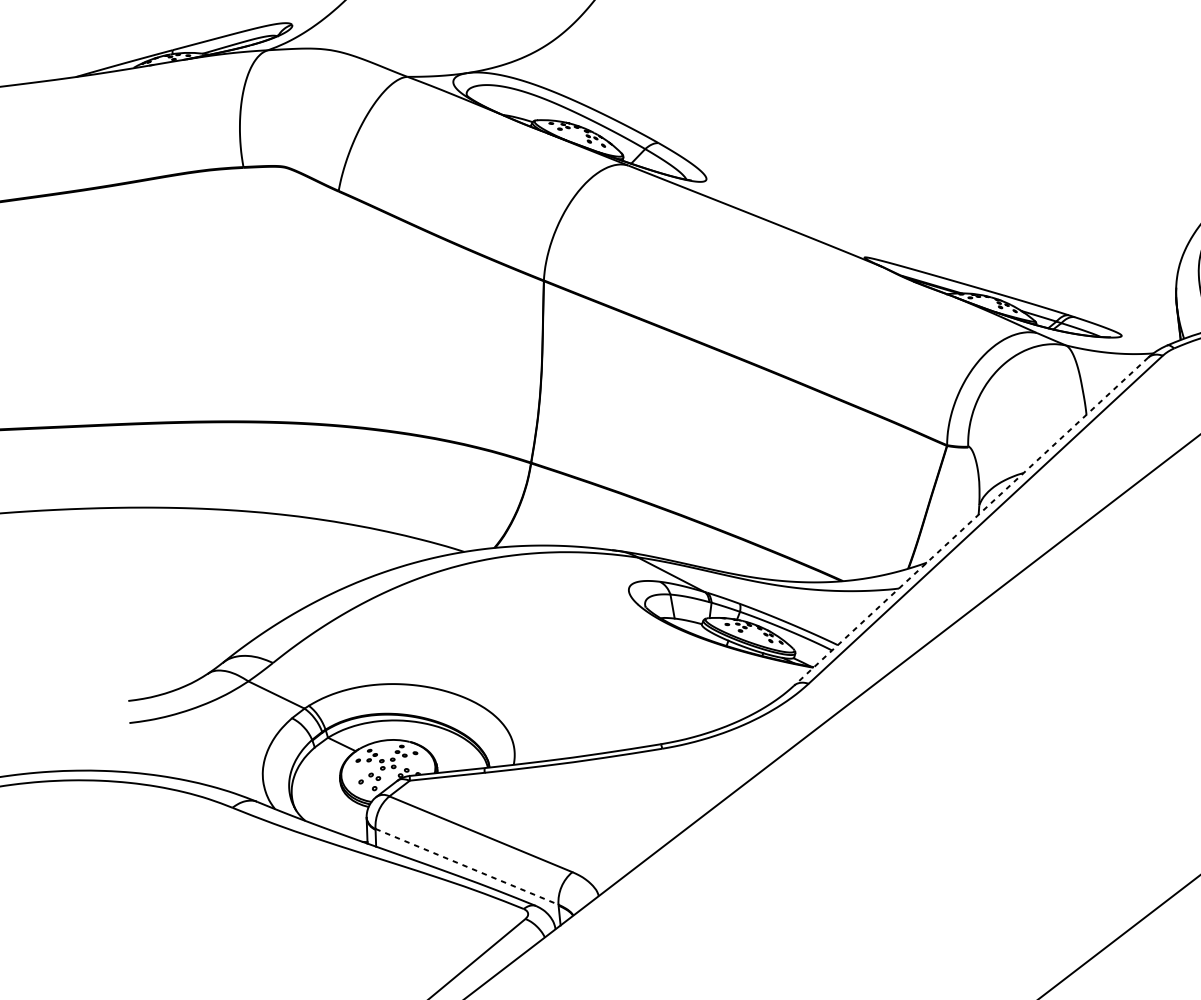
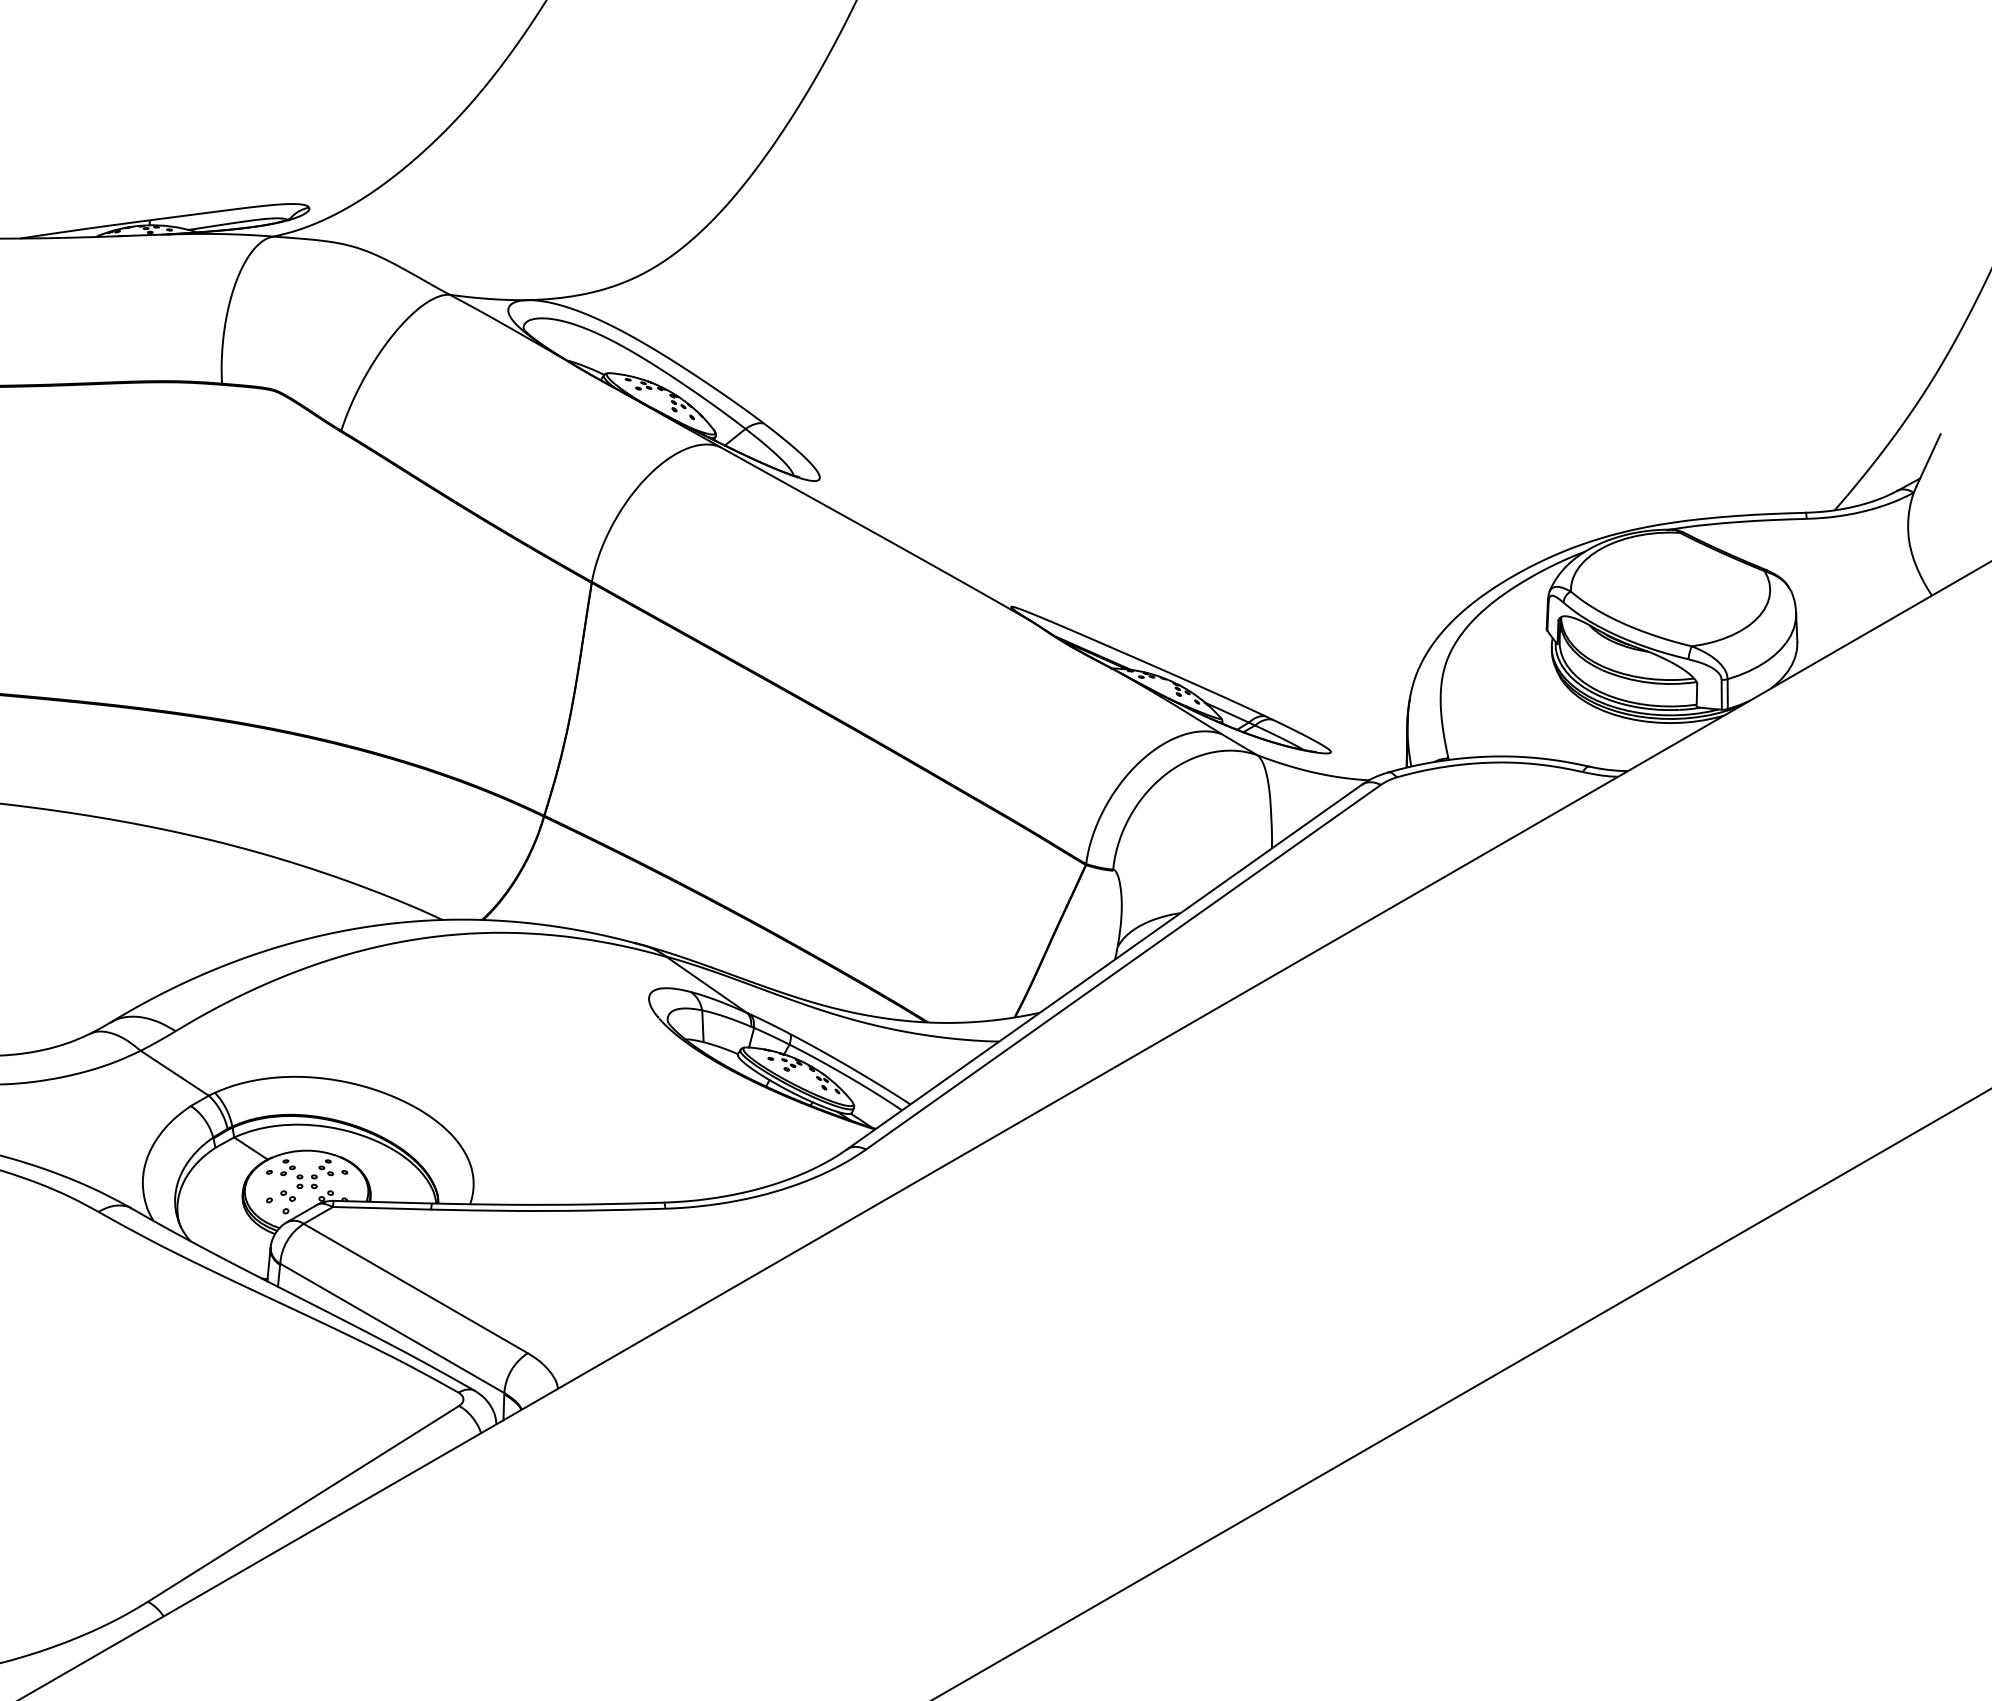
line: (970, 521) -> (1103, 967), dashed -> solid
line: (467, 866) -> (392, 1328), dashed -> solid

